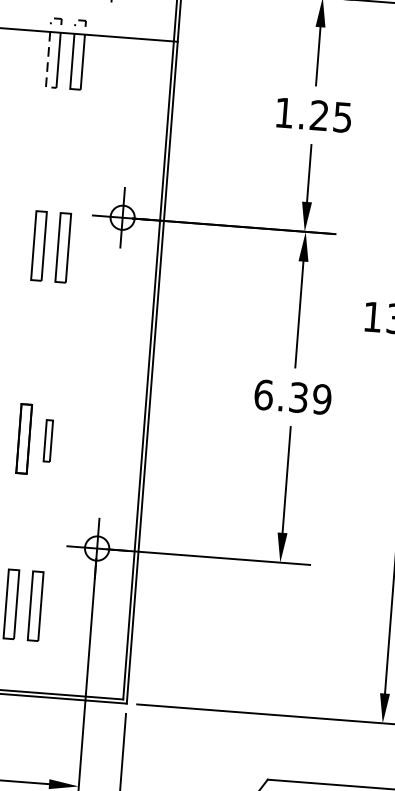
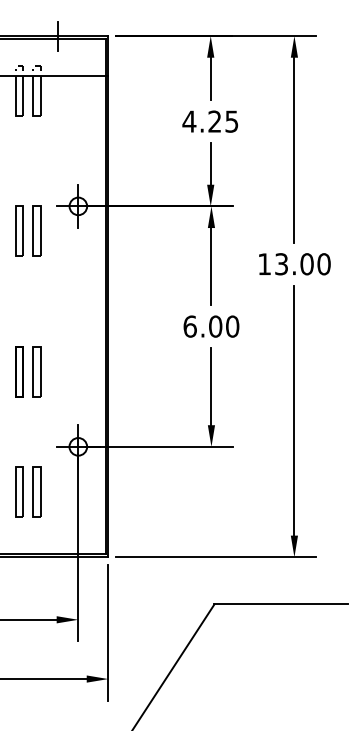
line: (47, 65) -> (15, 100), dashed -> solid
text: (284, 112) -> (189, 121), 1.25 -> 4.25
text: (310, 398) -> (224, 326), 6.39 -> 6.00
part: (47, 440) -> (36, 371), size x1.67

